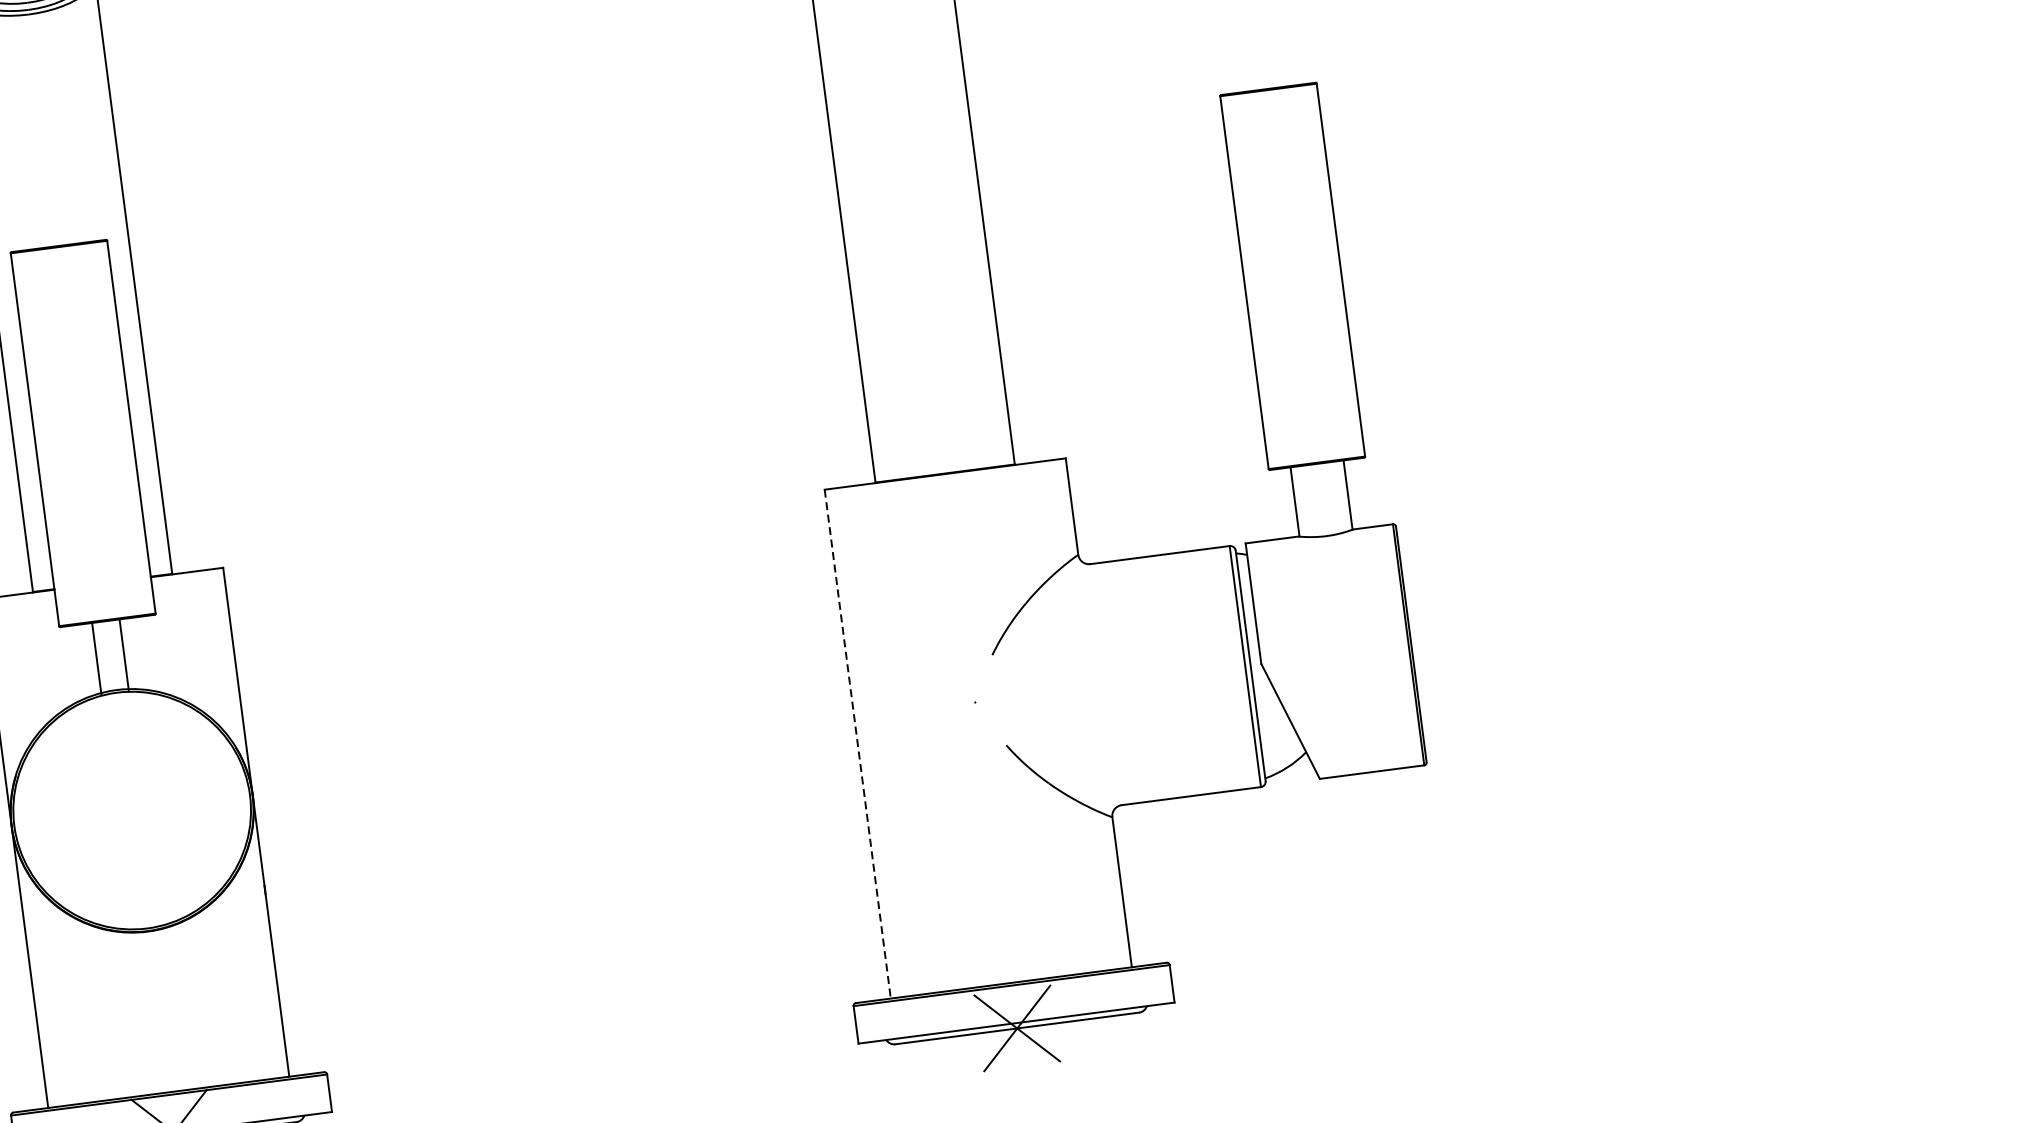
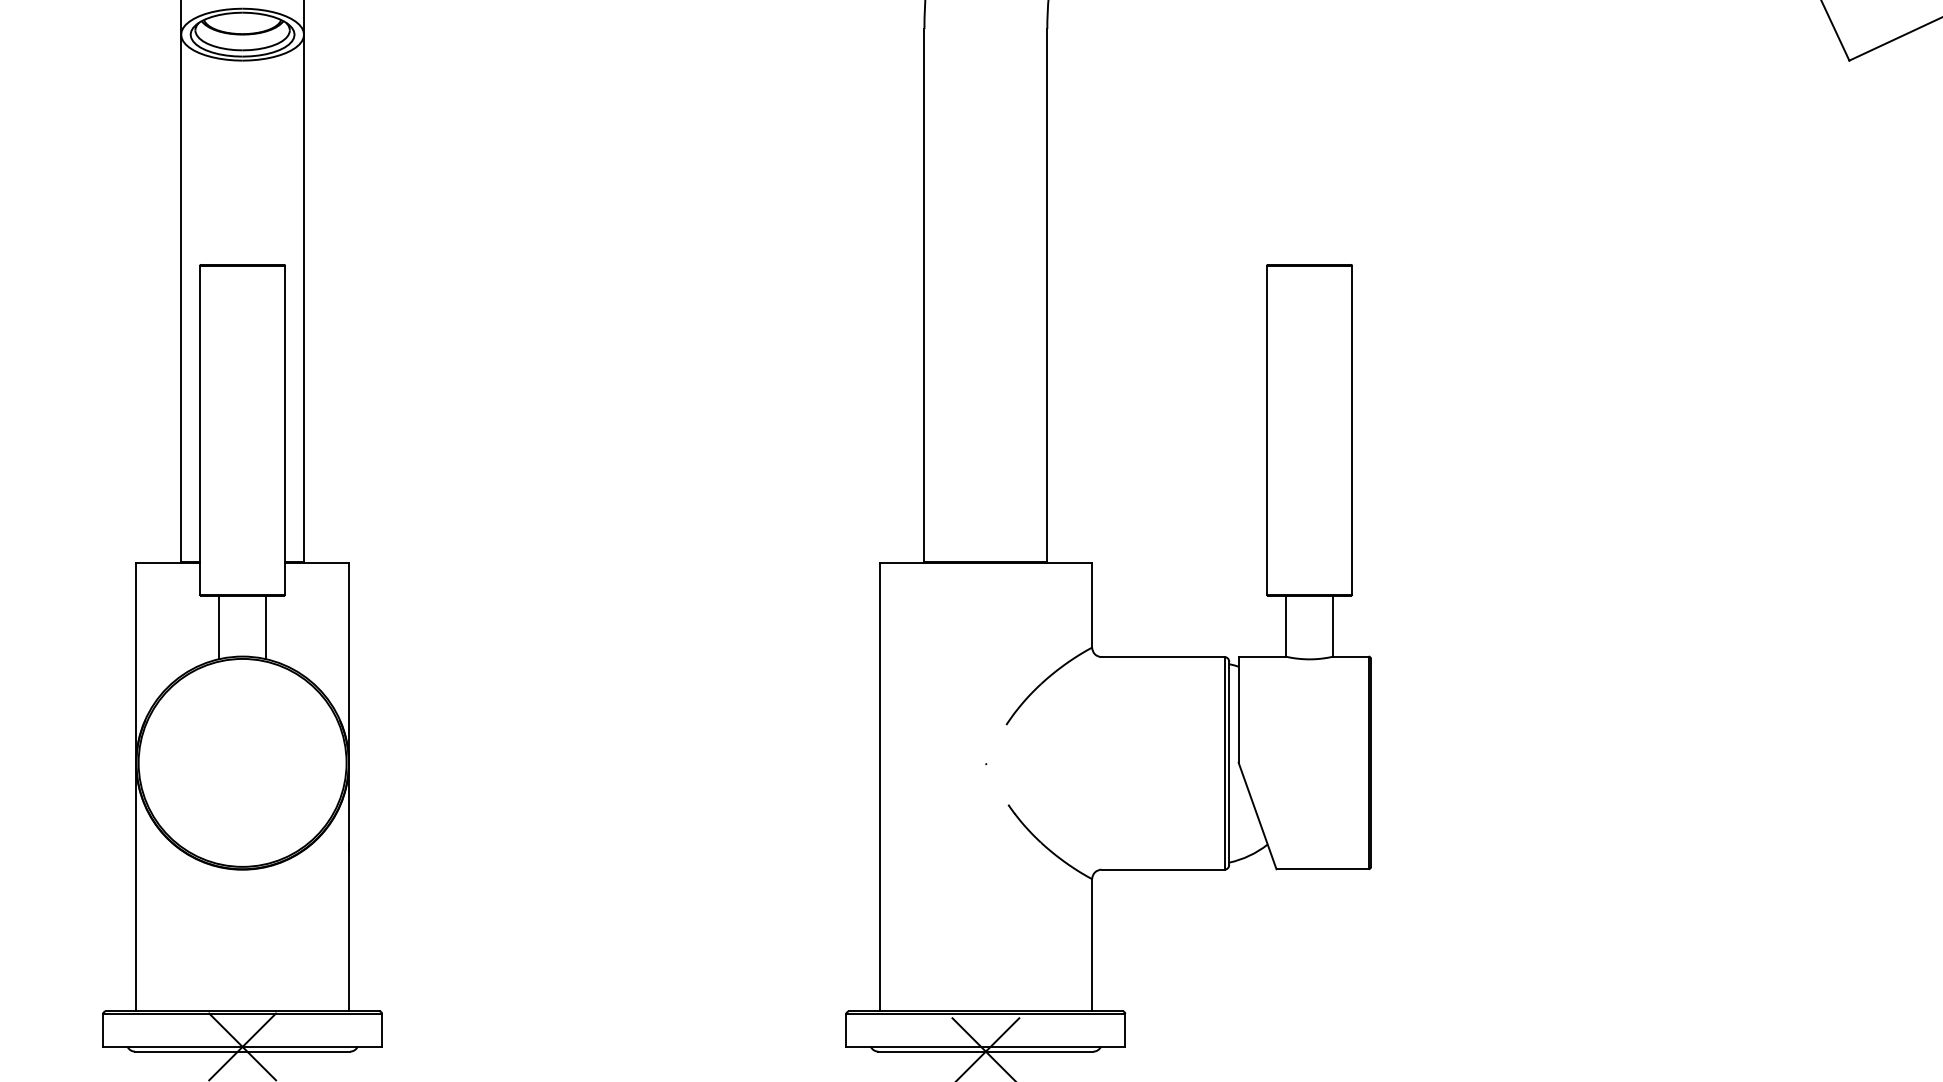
line: (124, 655) -> (219, 627), moved
line: (97, 659) -> (266, 627), moved
line: (857, 744) -> (879, 787), dashed -> solid

